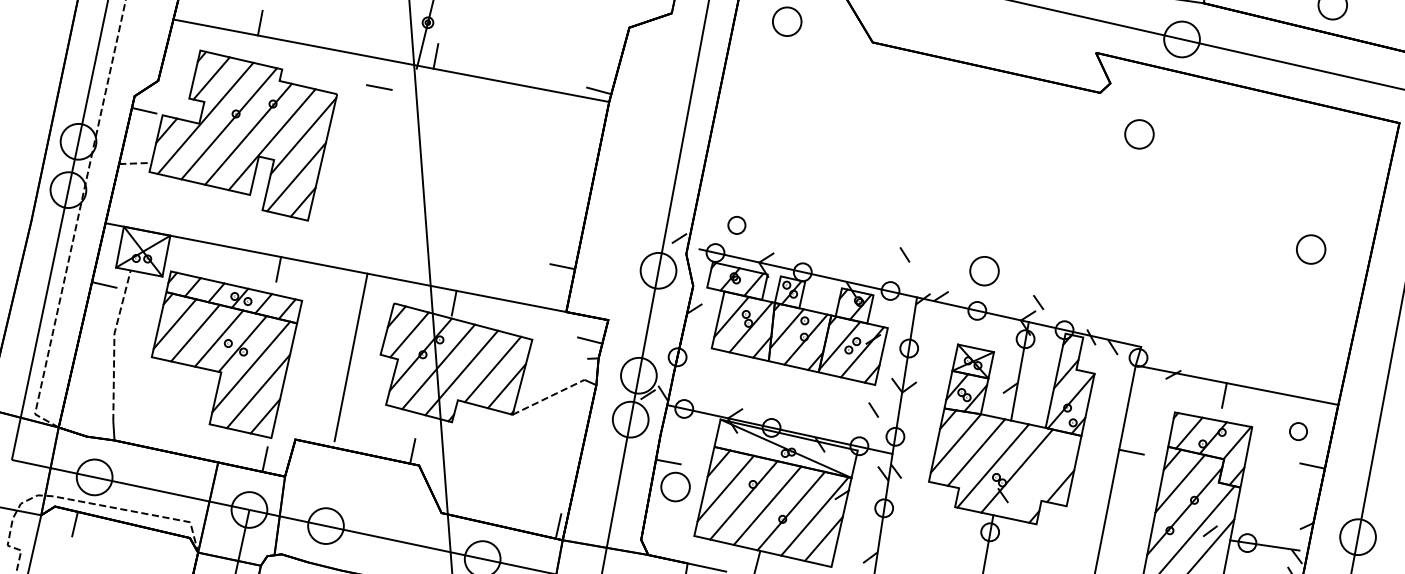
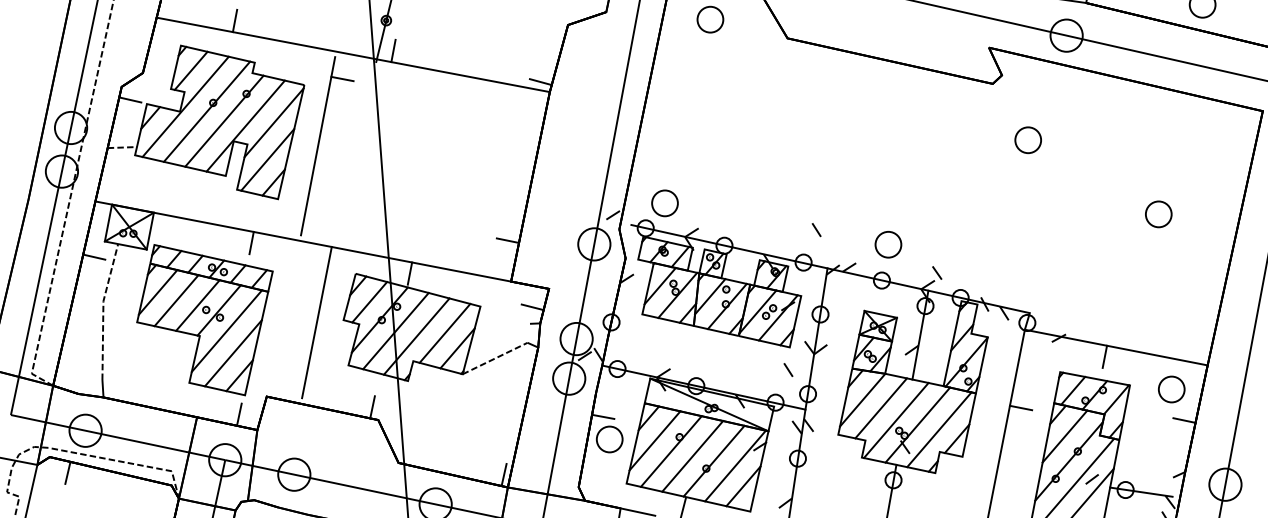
part: (1139, 134) -> (1028, 140), moved
line: (352, 161) -> (318, 145), added
part: (736, 225) -> (664, 203), size x1.67
part: (1311, 249) -> (1159, 214), moved
part: (1298, 431) -> (1171, 389), size x1.67
line: (1040, 475) -> (938, 429), added

